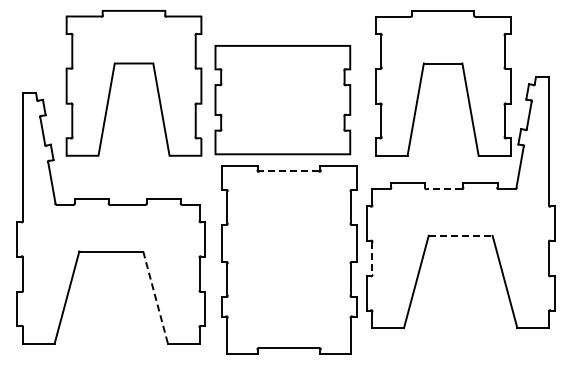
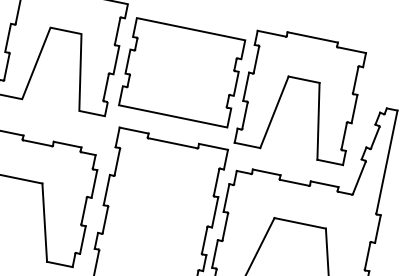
part: (443, 64) -> (304, 80), moved
part: (282, 100) -> (181, 73), moved
line: (289, 171) -> (173, 143), dashed -> solid
line: (443, 188) -> (294, 182), dashed -> solid
line: (460, 235) -> (300, 223), dashed -> solid
line: (372, 258) -> (225, 227), dashed -> solid
line: (155, 297) -> (44, 222), dashed -> solid

